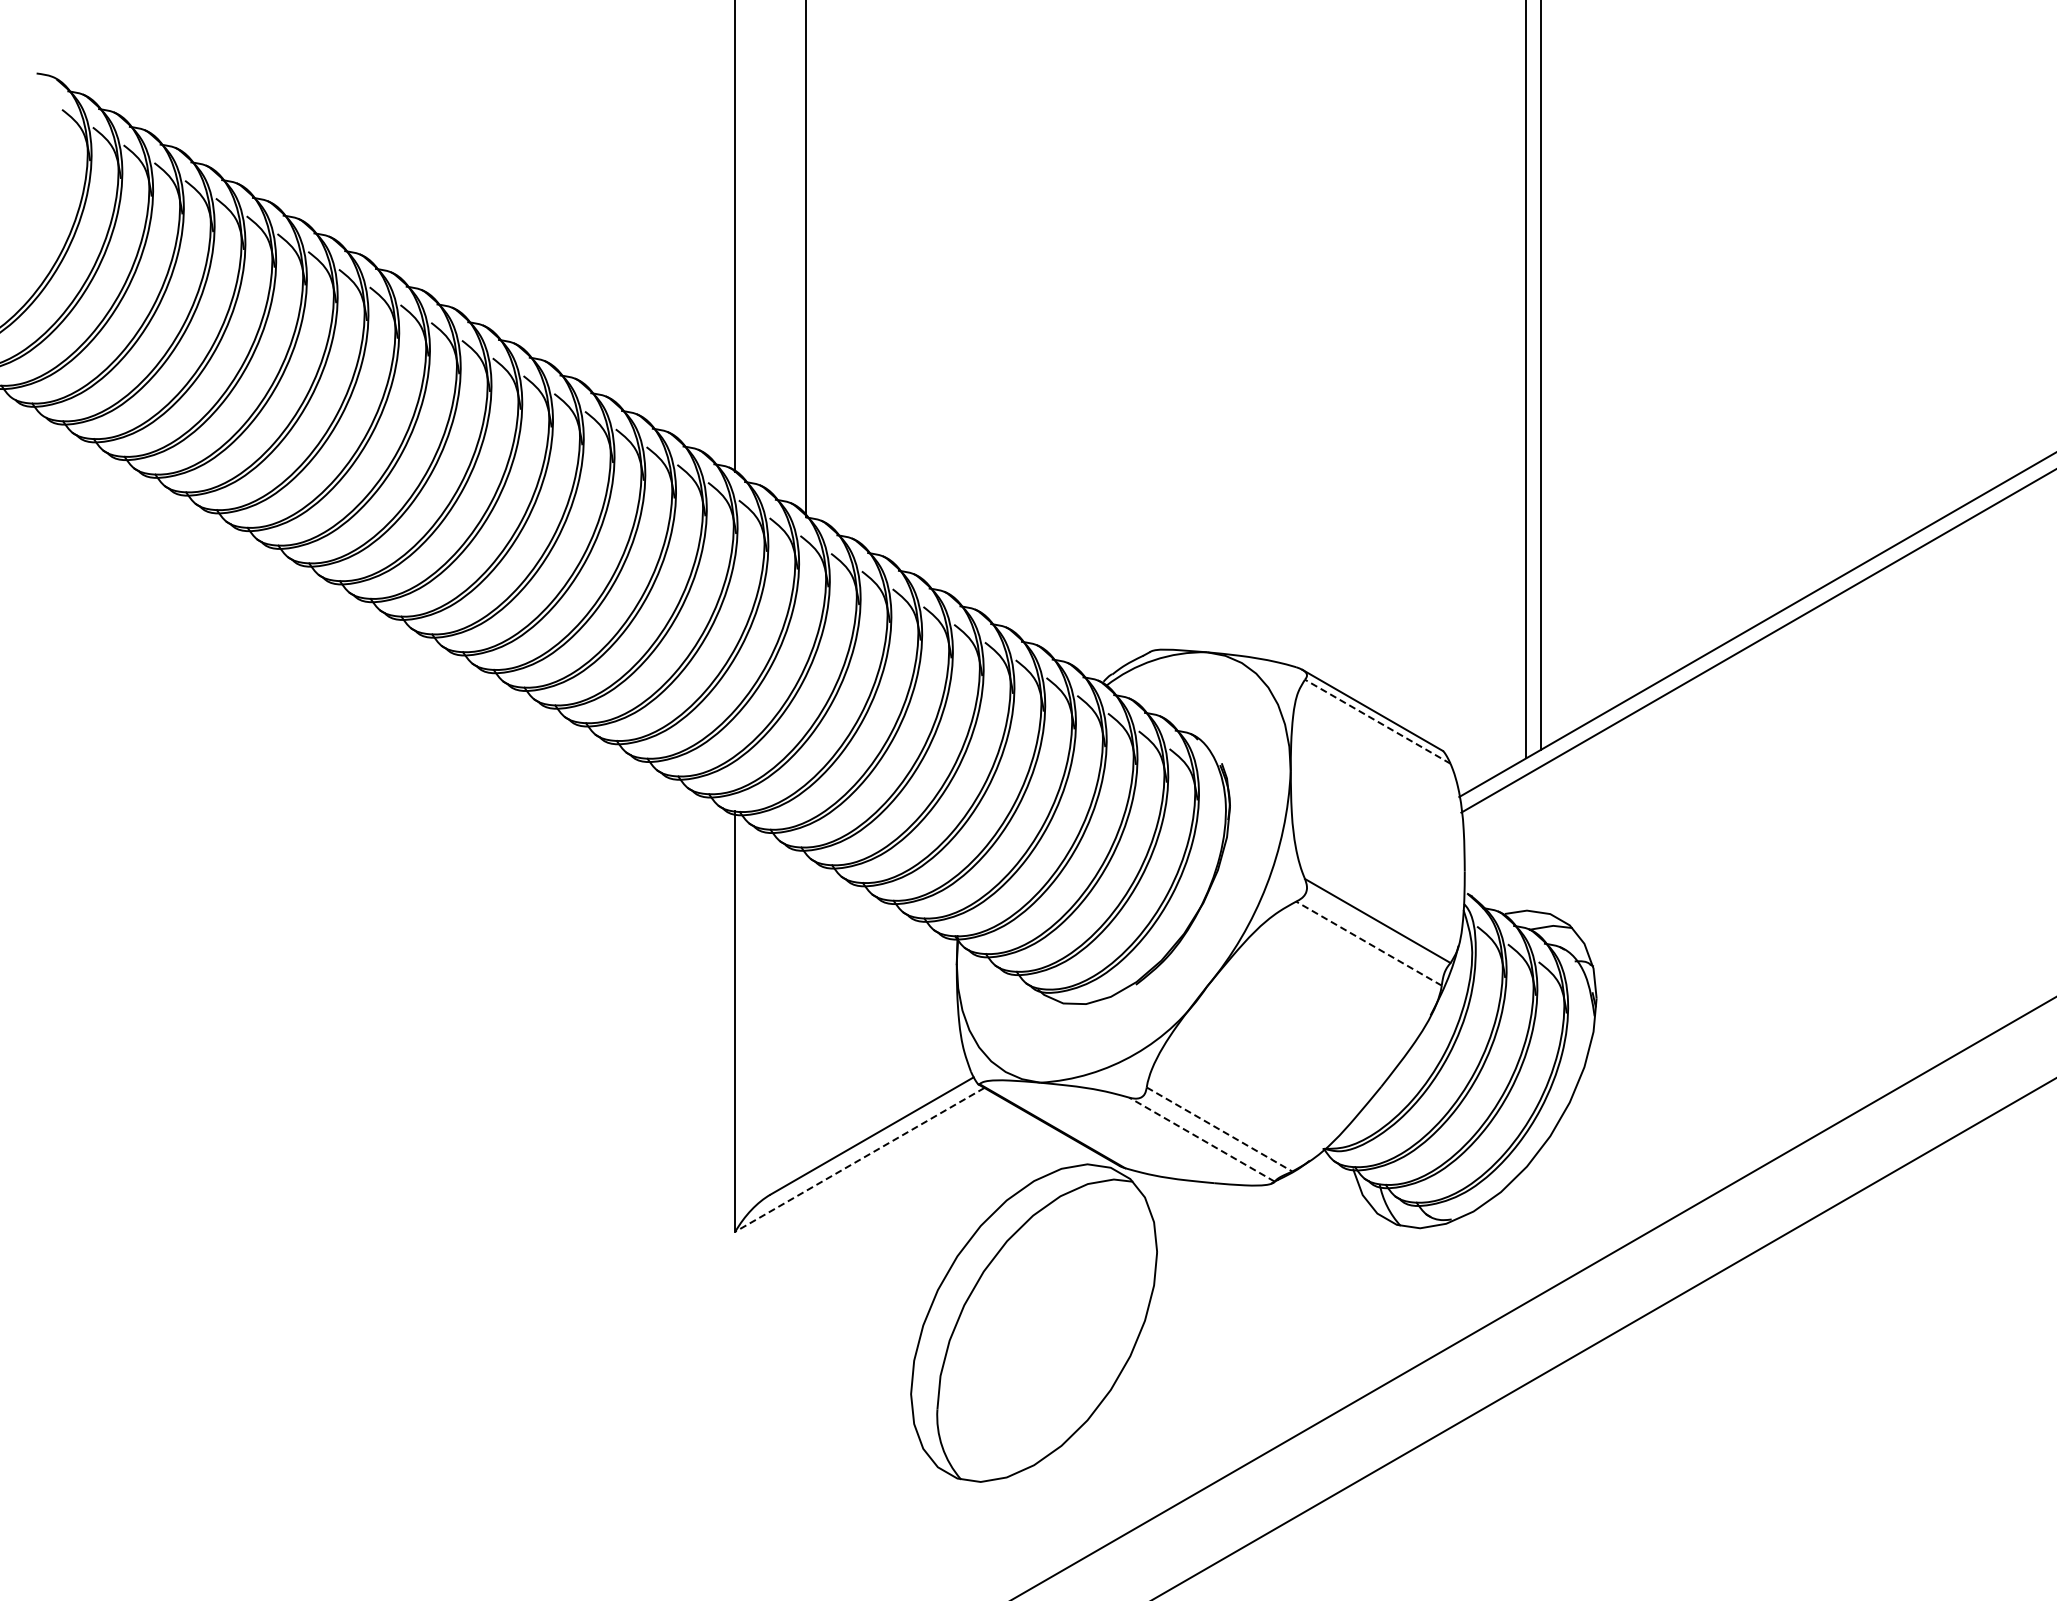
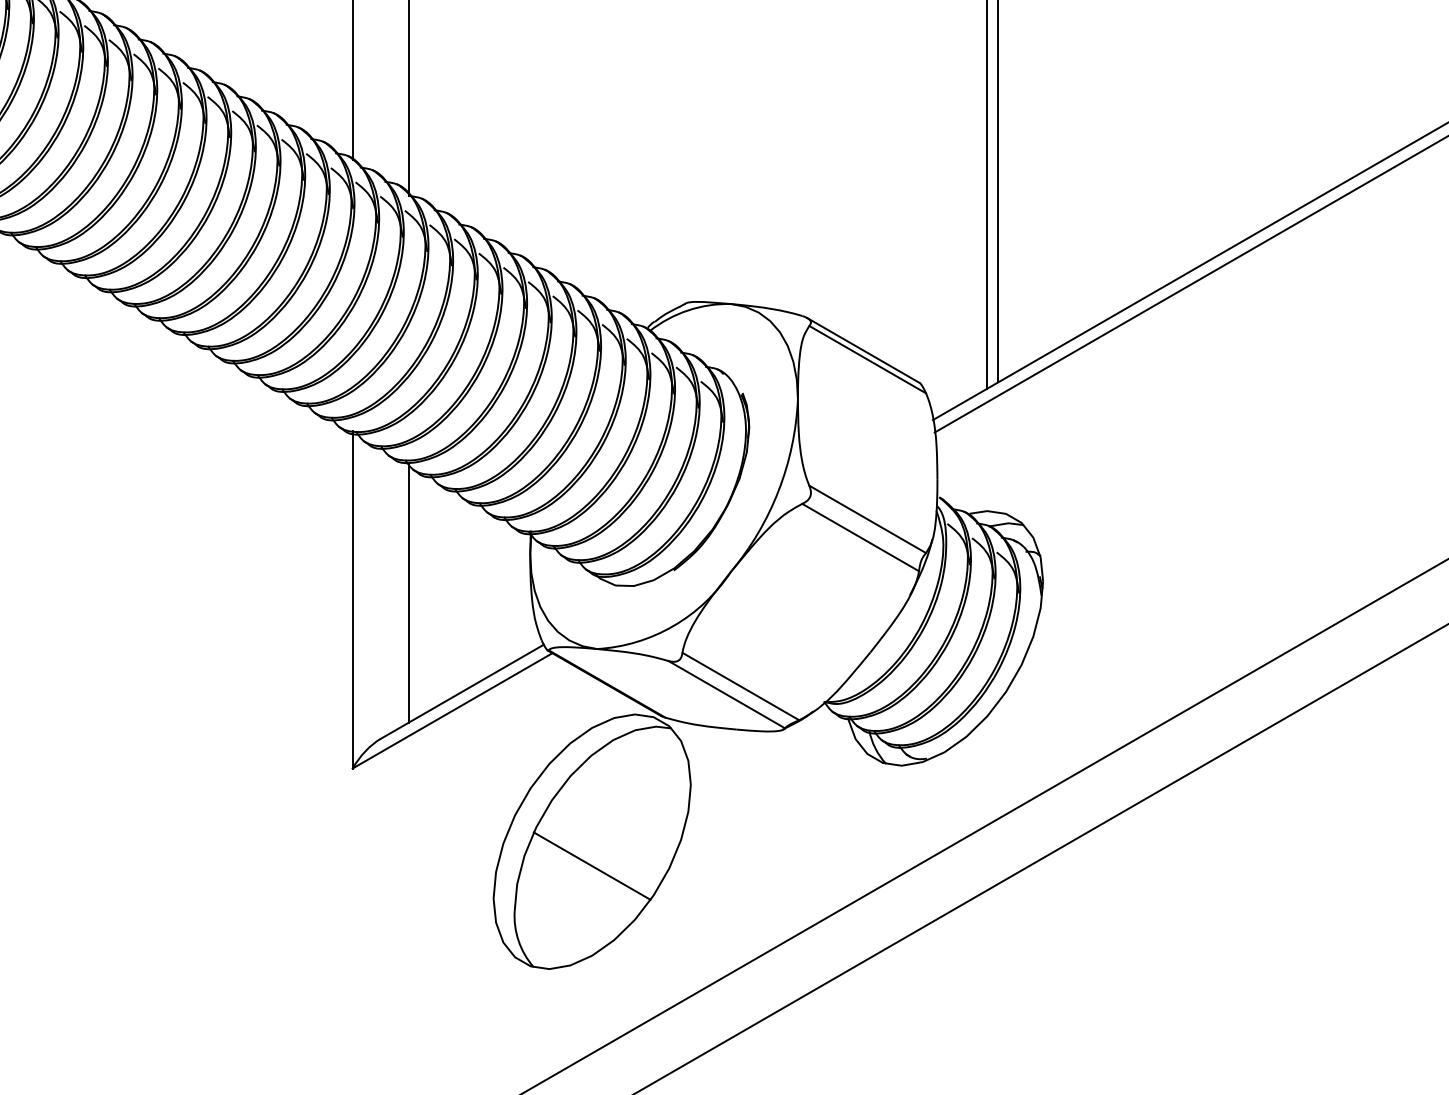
line: (1377, 721) -> (867, 359), dashed -> solid
line: (1368, 943) -> (860, 537), dashed -> solid
line: (805, 1013) -> (408, 593), added
line: (1220, 1129) -> (741, 686), dashed -> solid
line: (1201, 1139) -> (726, 694), dashed -> solid
line: (859, 1159) -> (452, 710), dashed -> solid
line: (1033, 1353) -> (591, 866), added

